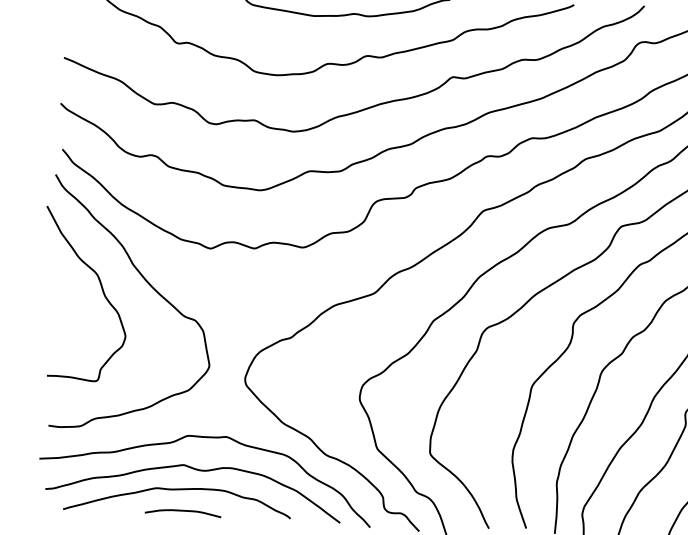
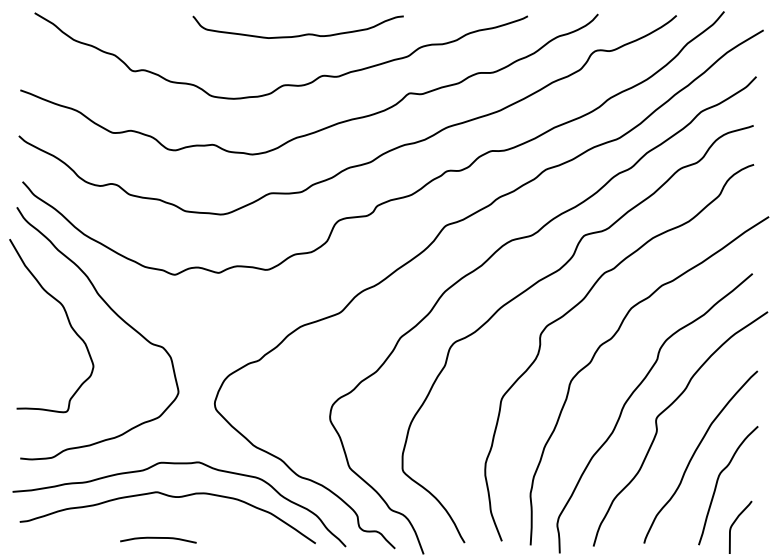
curve: (178, 490) -> (152, 517), removed

